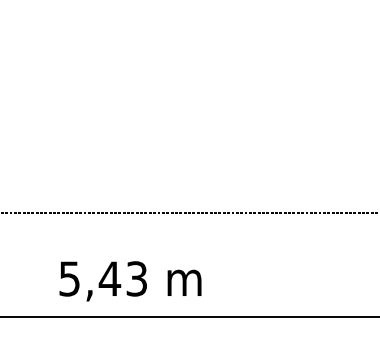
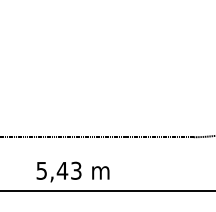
text: (129, 280) -> (72, 171), moved

